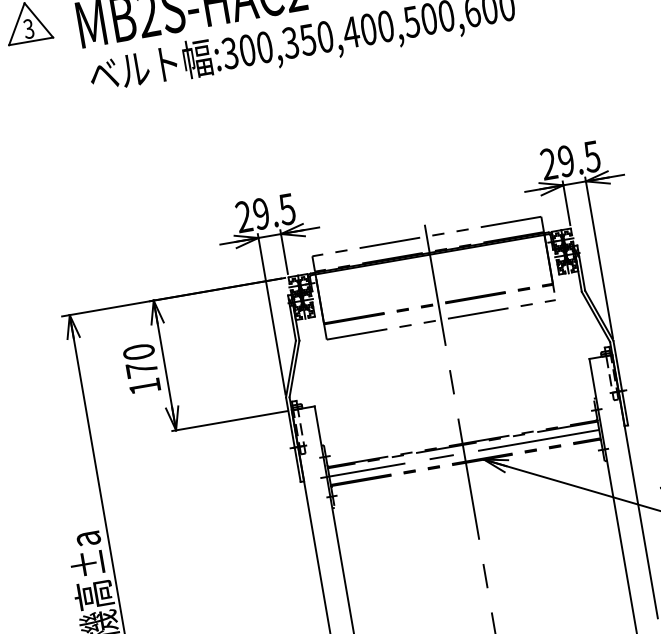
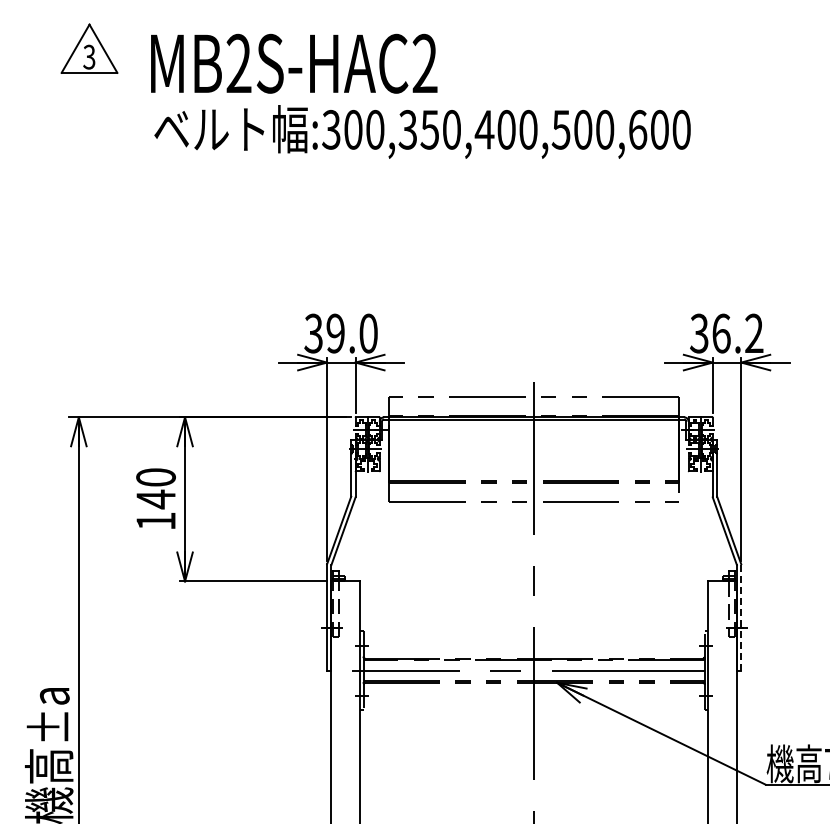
text: (570, 160) -> (726, 333), 29.5 -> 36.2
text: (265, 213) -> (340, 333), 29.5 -> 39.0
text: (141, 369) -> (155, 499), 170 -> 140
line: (620, 382) -> (741, 617), solid -> dashed

